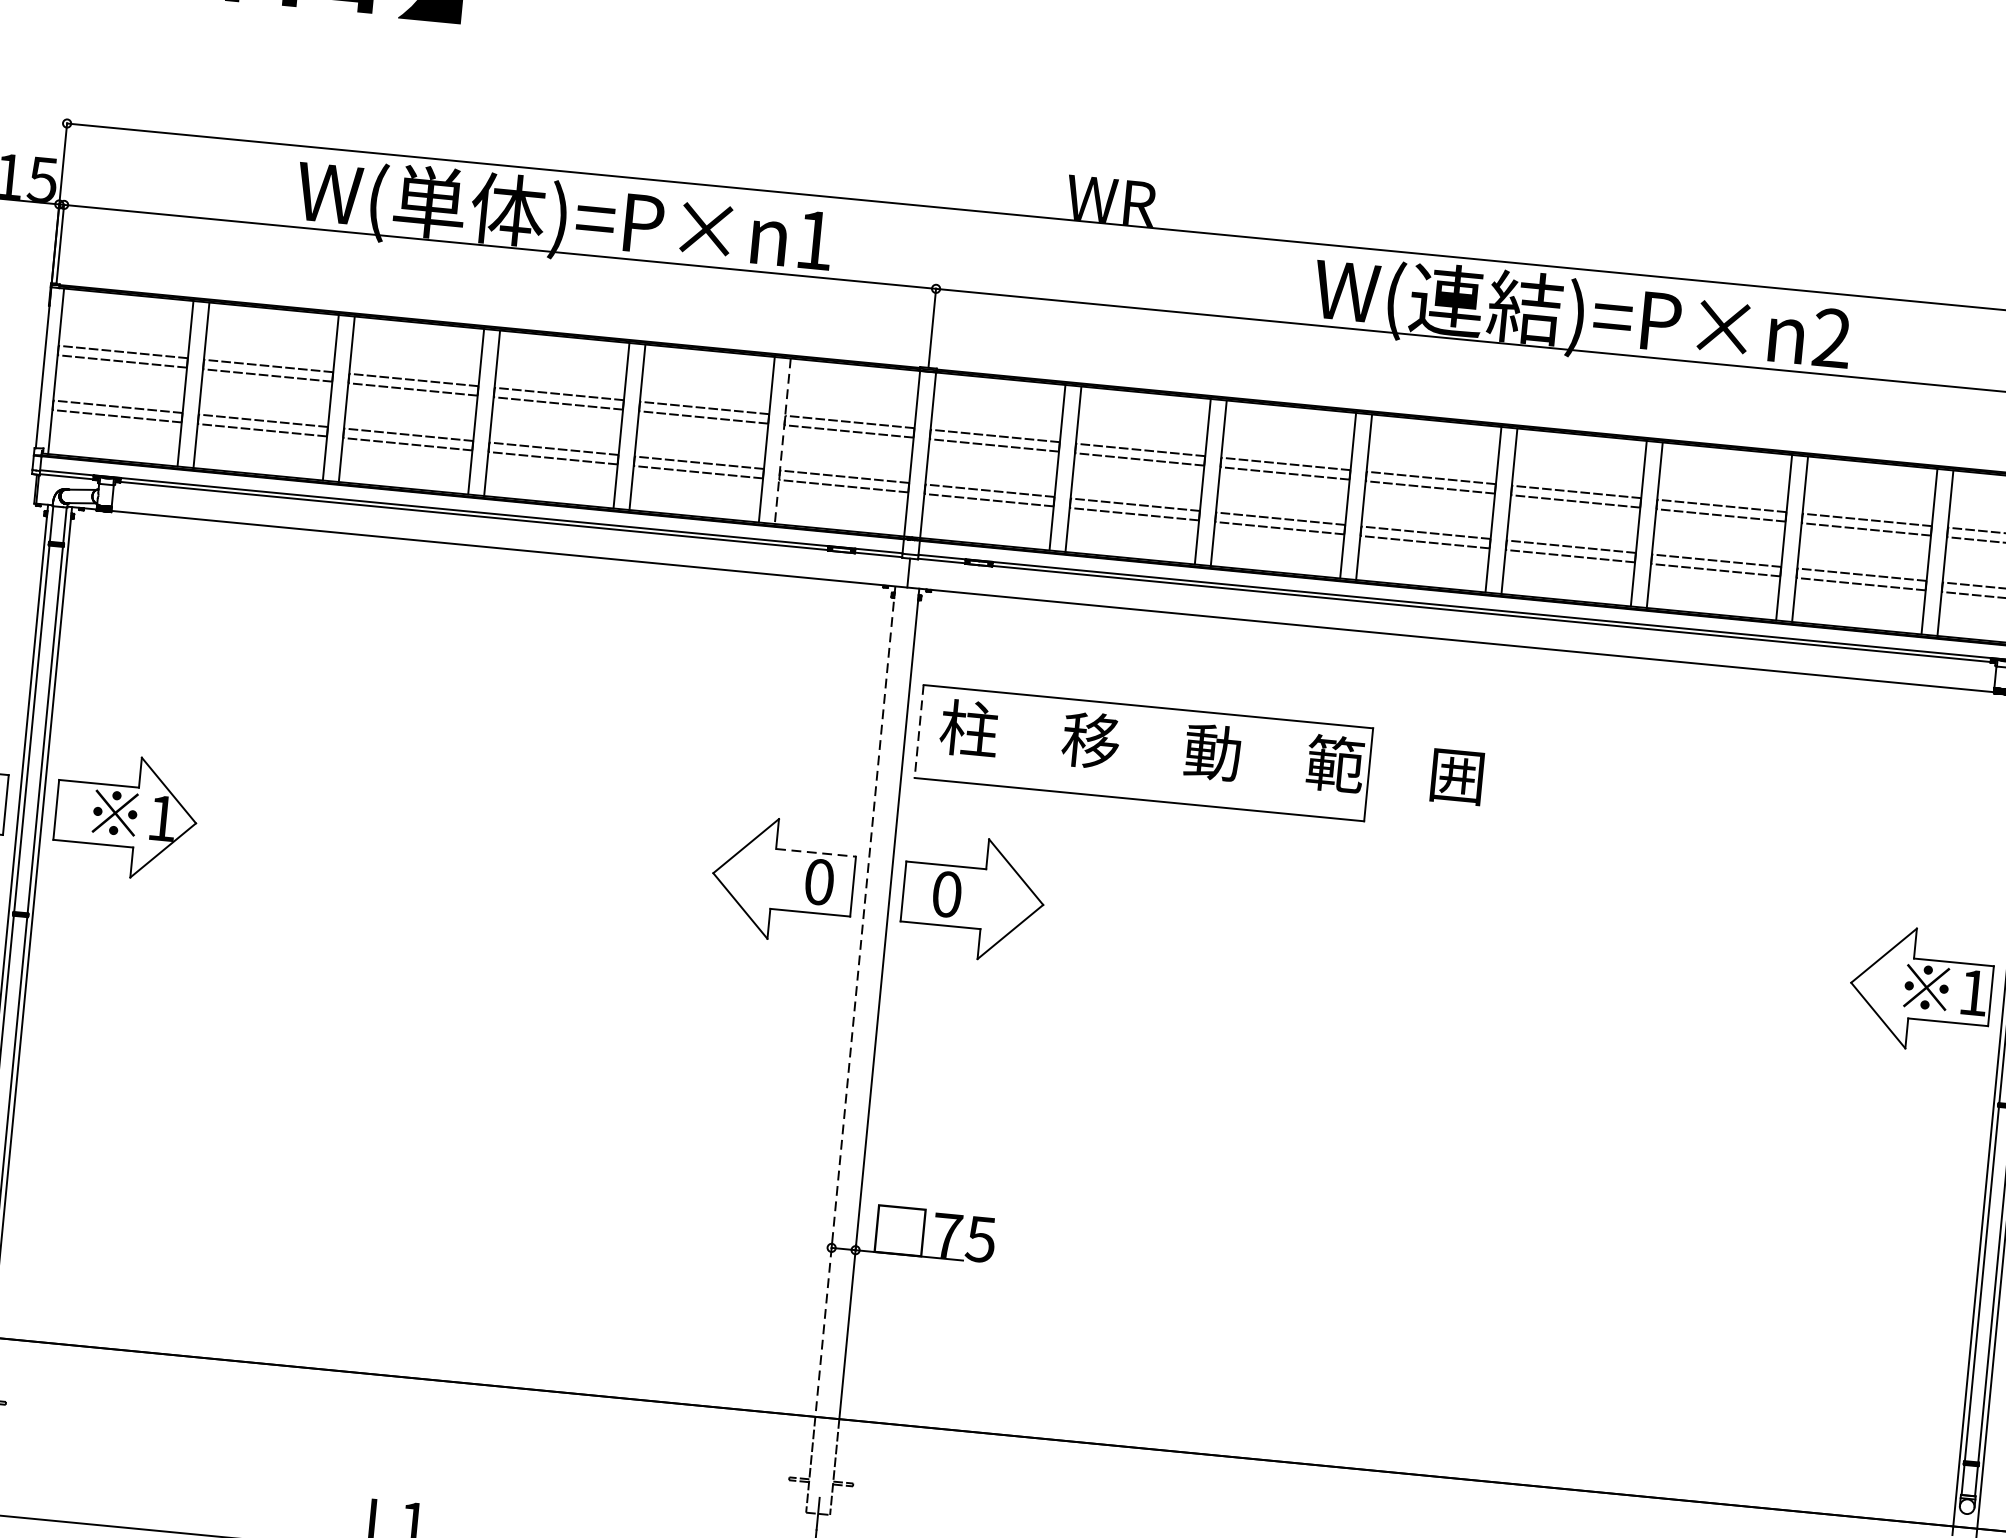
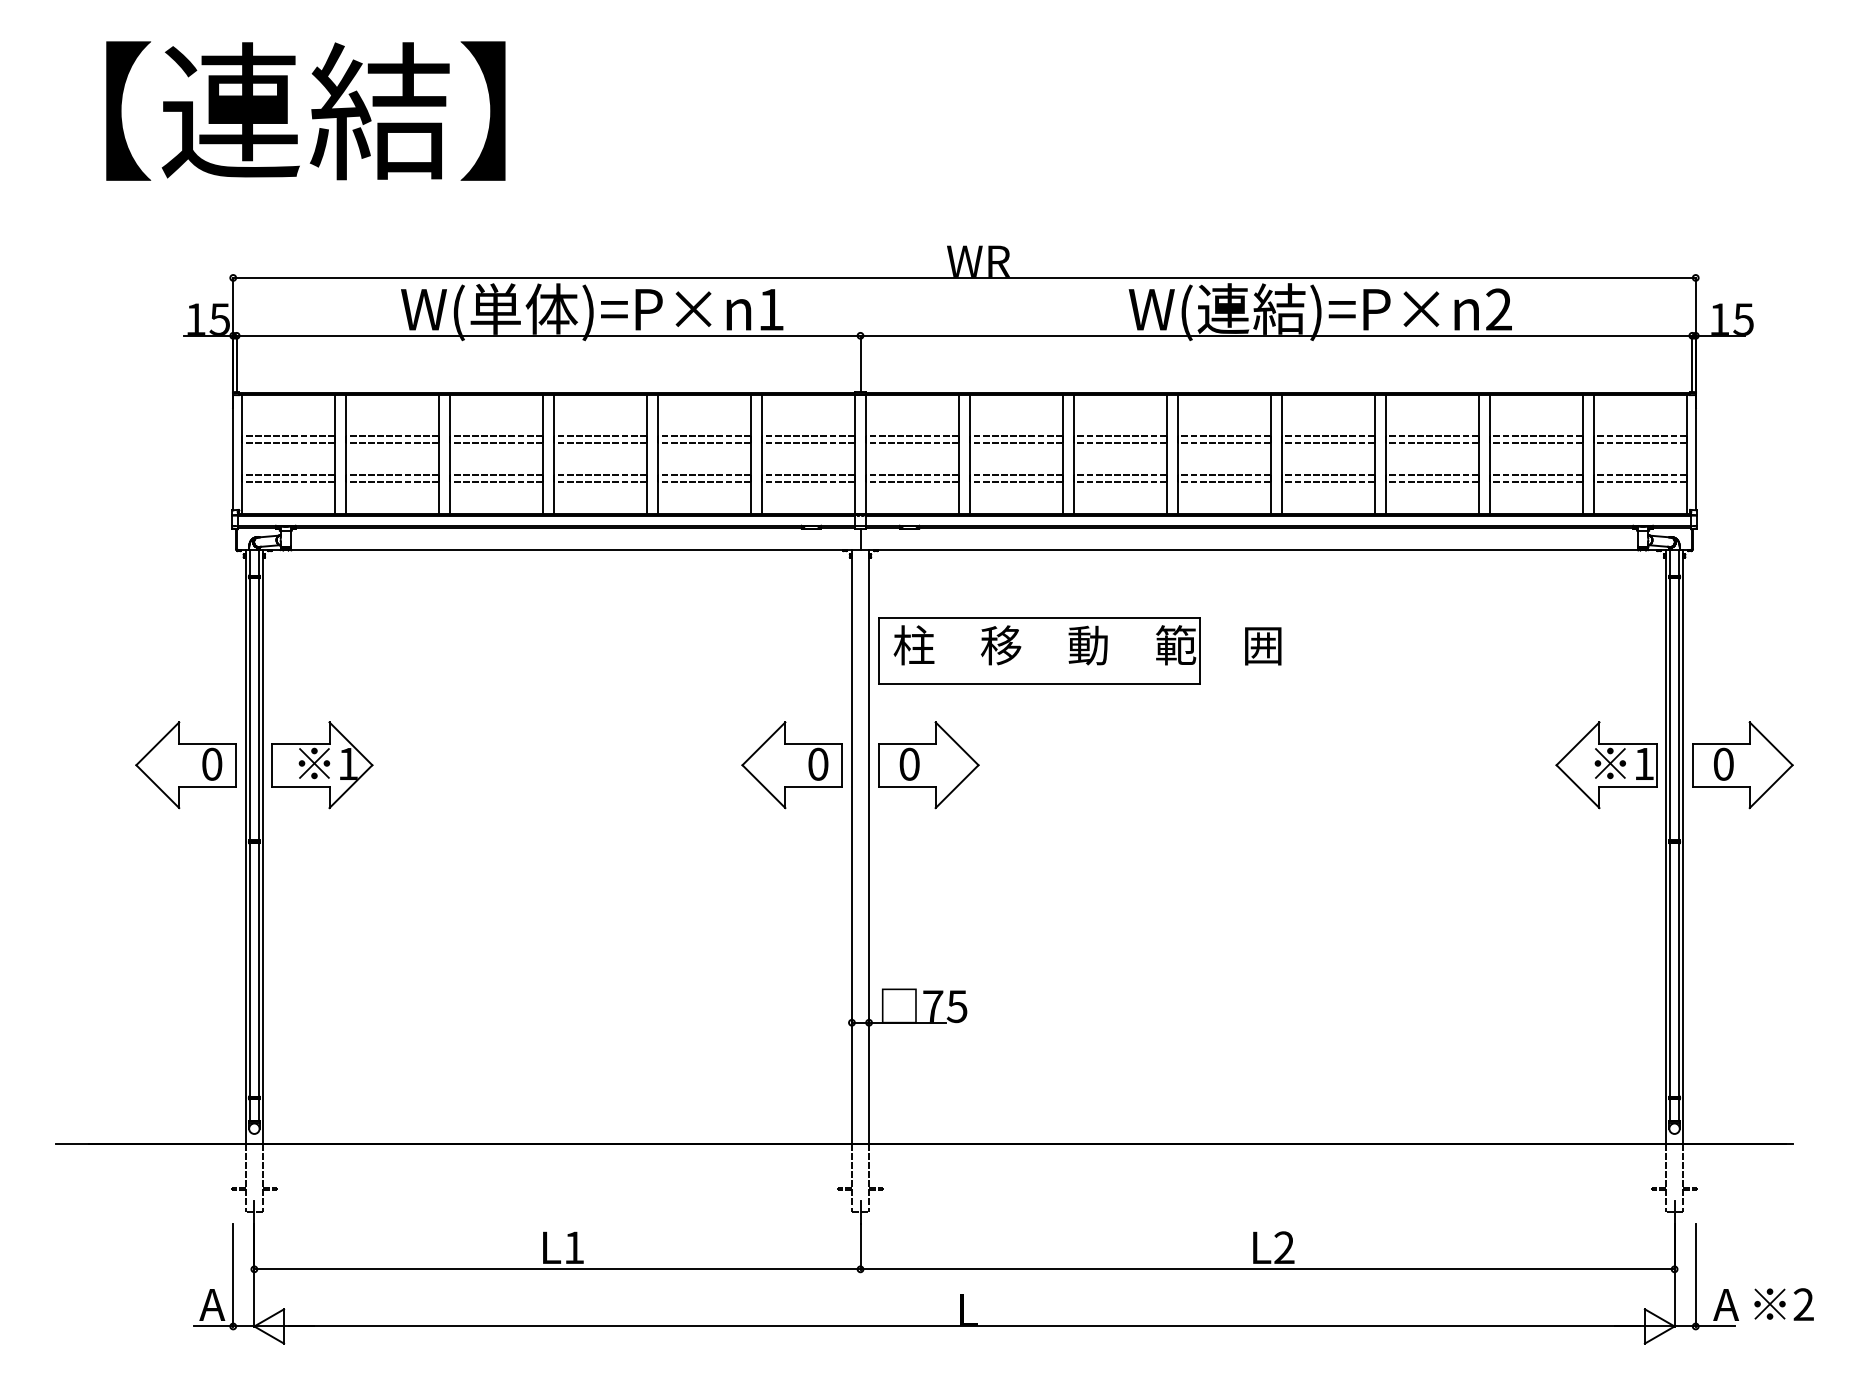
line: (783, 441) -> (762, 454), dashed -> solid
line: (918, 732) -> (878, 651), dashed -> solid
line: (815, 852) -> (813, 743), dashed -> solid
line: (854, 1002) -> (851, 847), dashed -> solid

